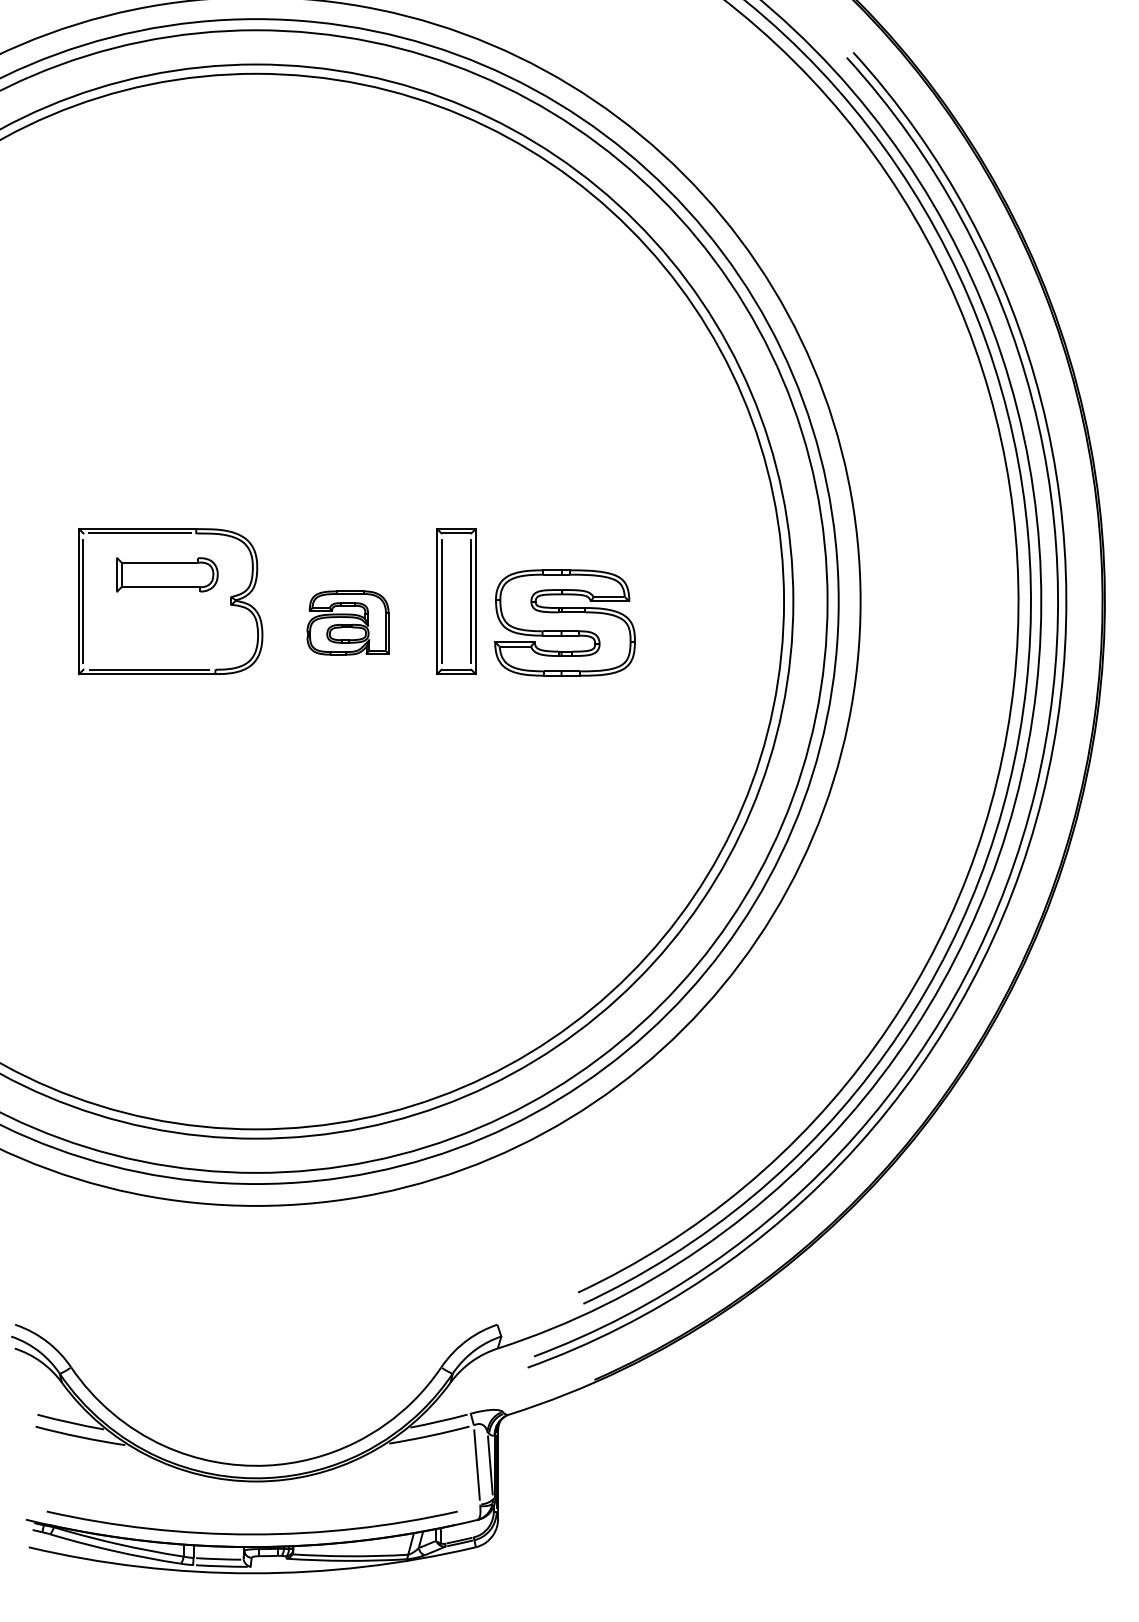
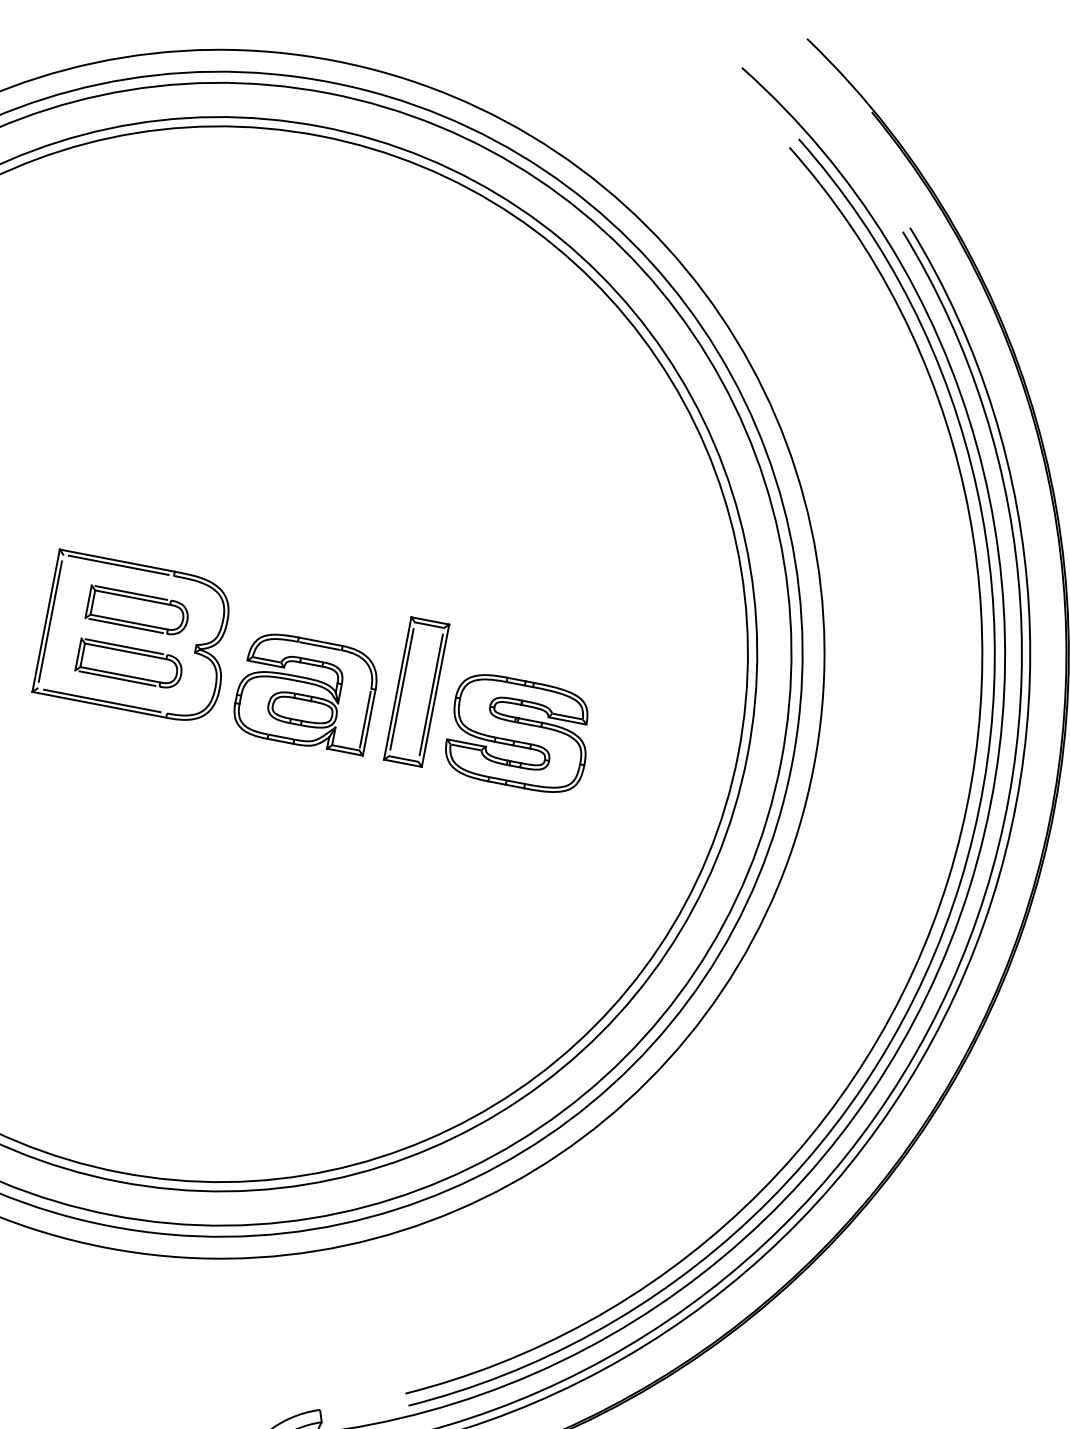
line: (157, 558) -> (131, 593), added
line: (158, 591) -> (125, 625), added
part: (347, 622) -> (305, 692), size x1.67
part: (169, 628) -> (129, 664), added

